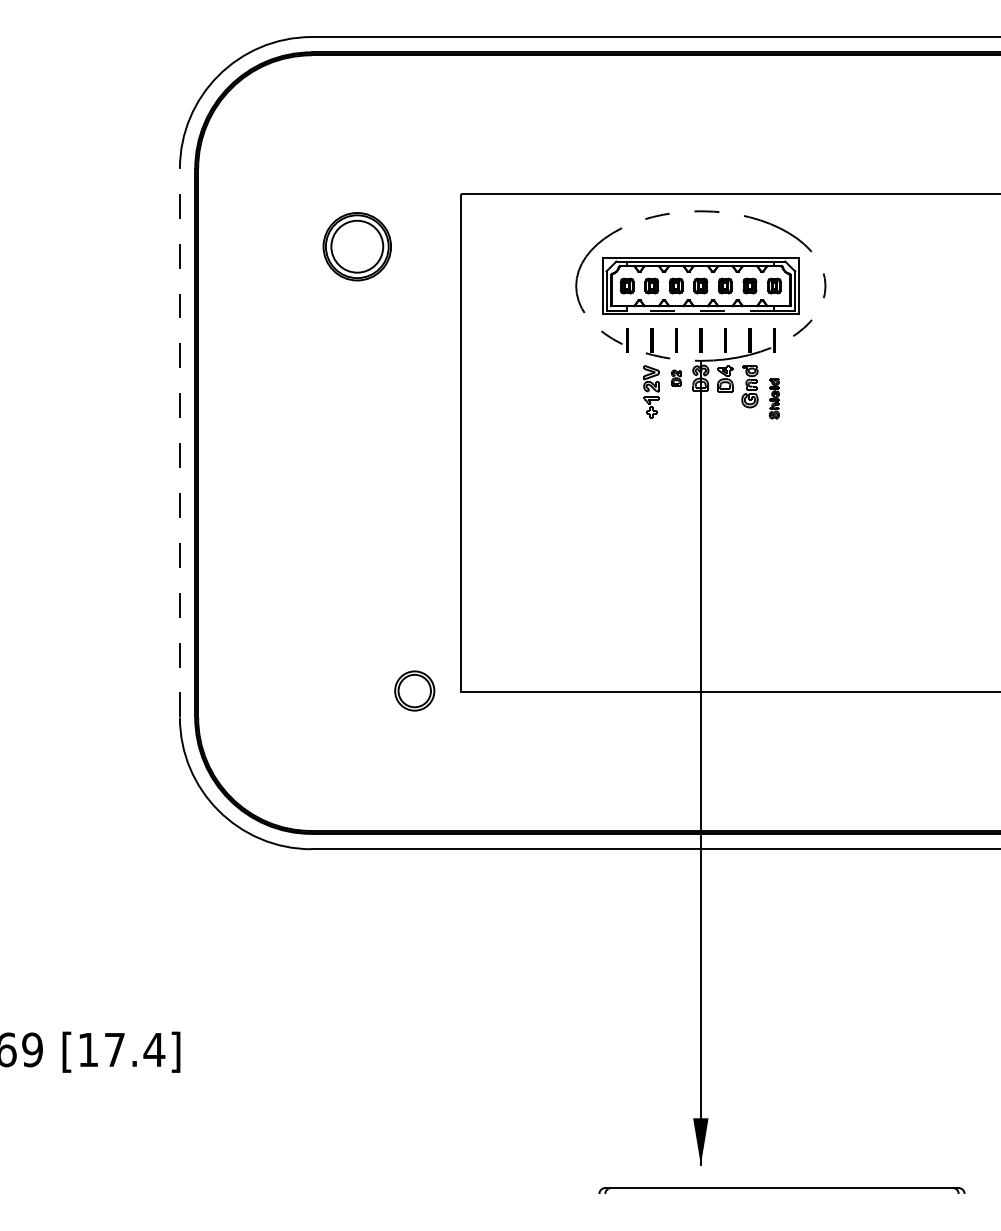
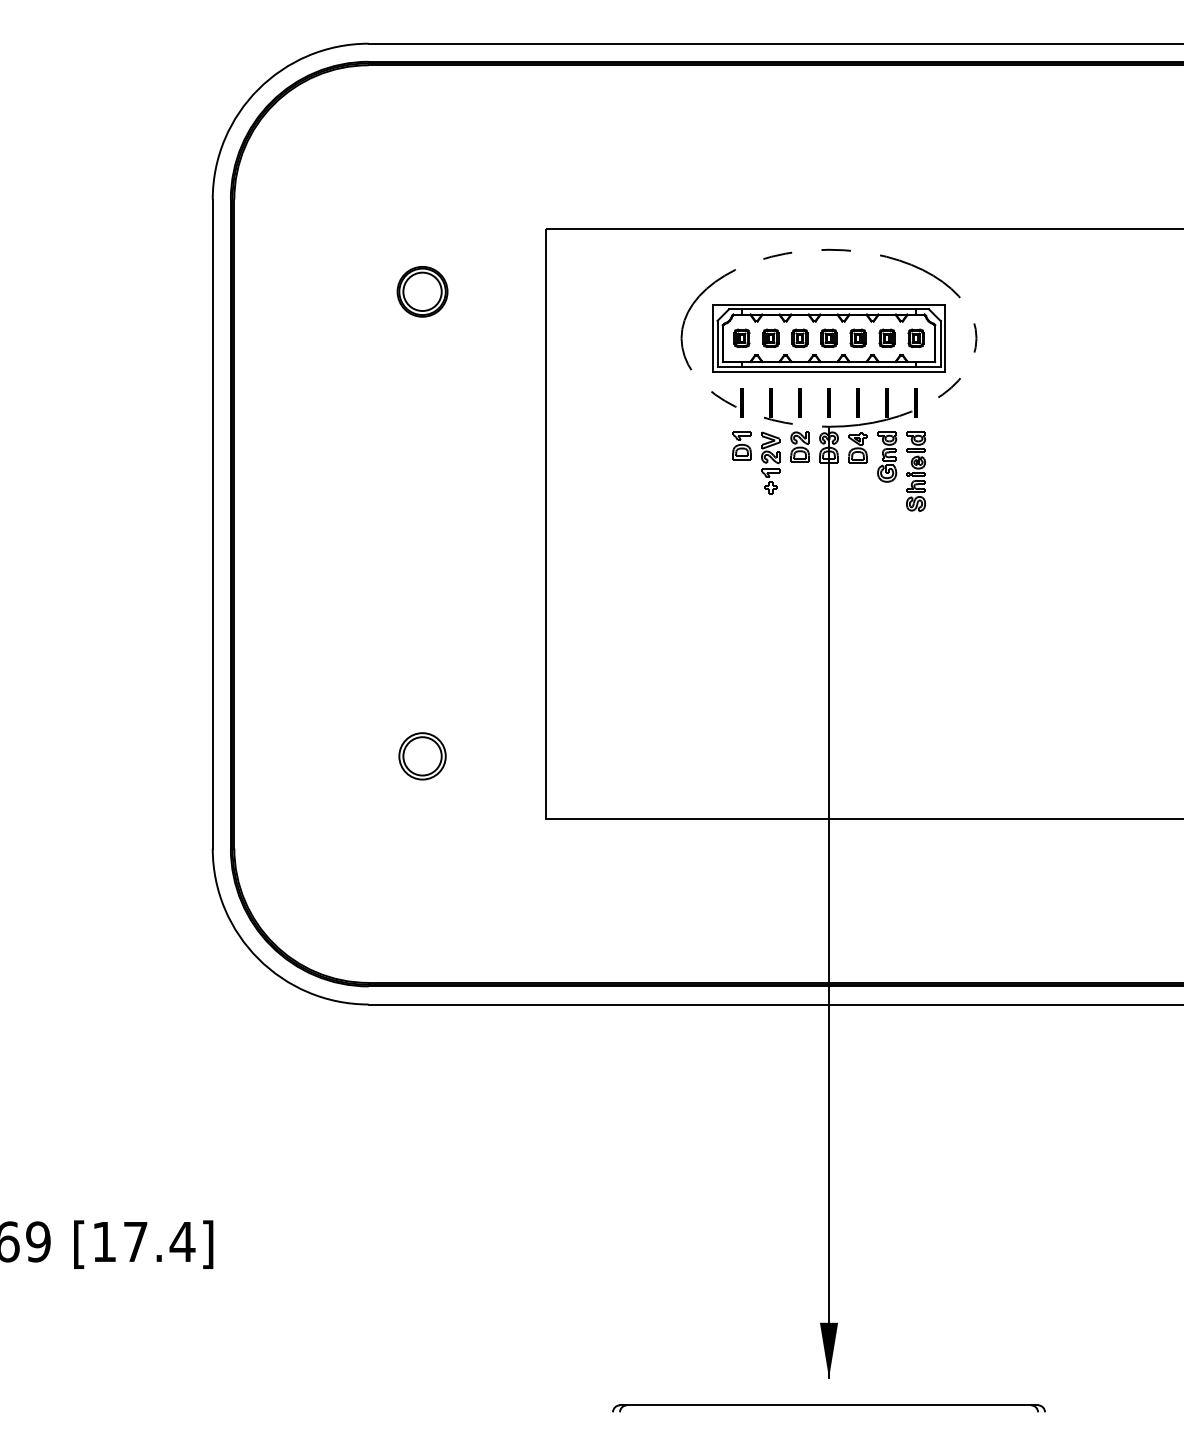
part: (357, 246) -> (422, 291), size x0.62
line: (700, 310) -> (828, 367), dashed -> solid
part: (626, 376) -> (741, 445), added
part: (675, 377) -> (799, 446), size x1.67
part: (773, 398) -> (915, 471), size x1.67
line: (179, 442) -> (212, 523), dashed -> solid
part: (414, 691) -> (422, 756), moved
part: (781, 1190) -> (828, 1408), moved

